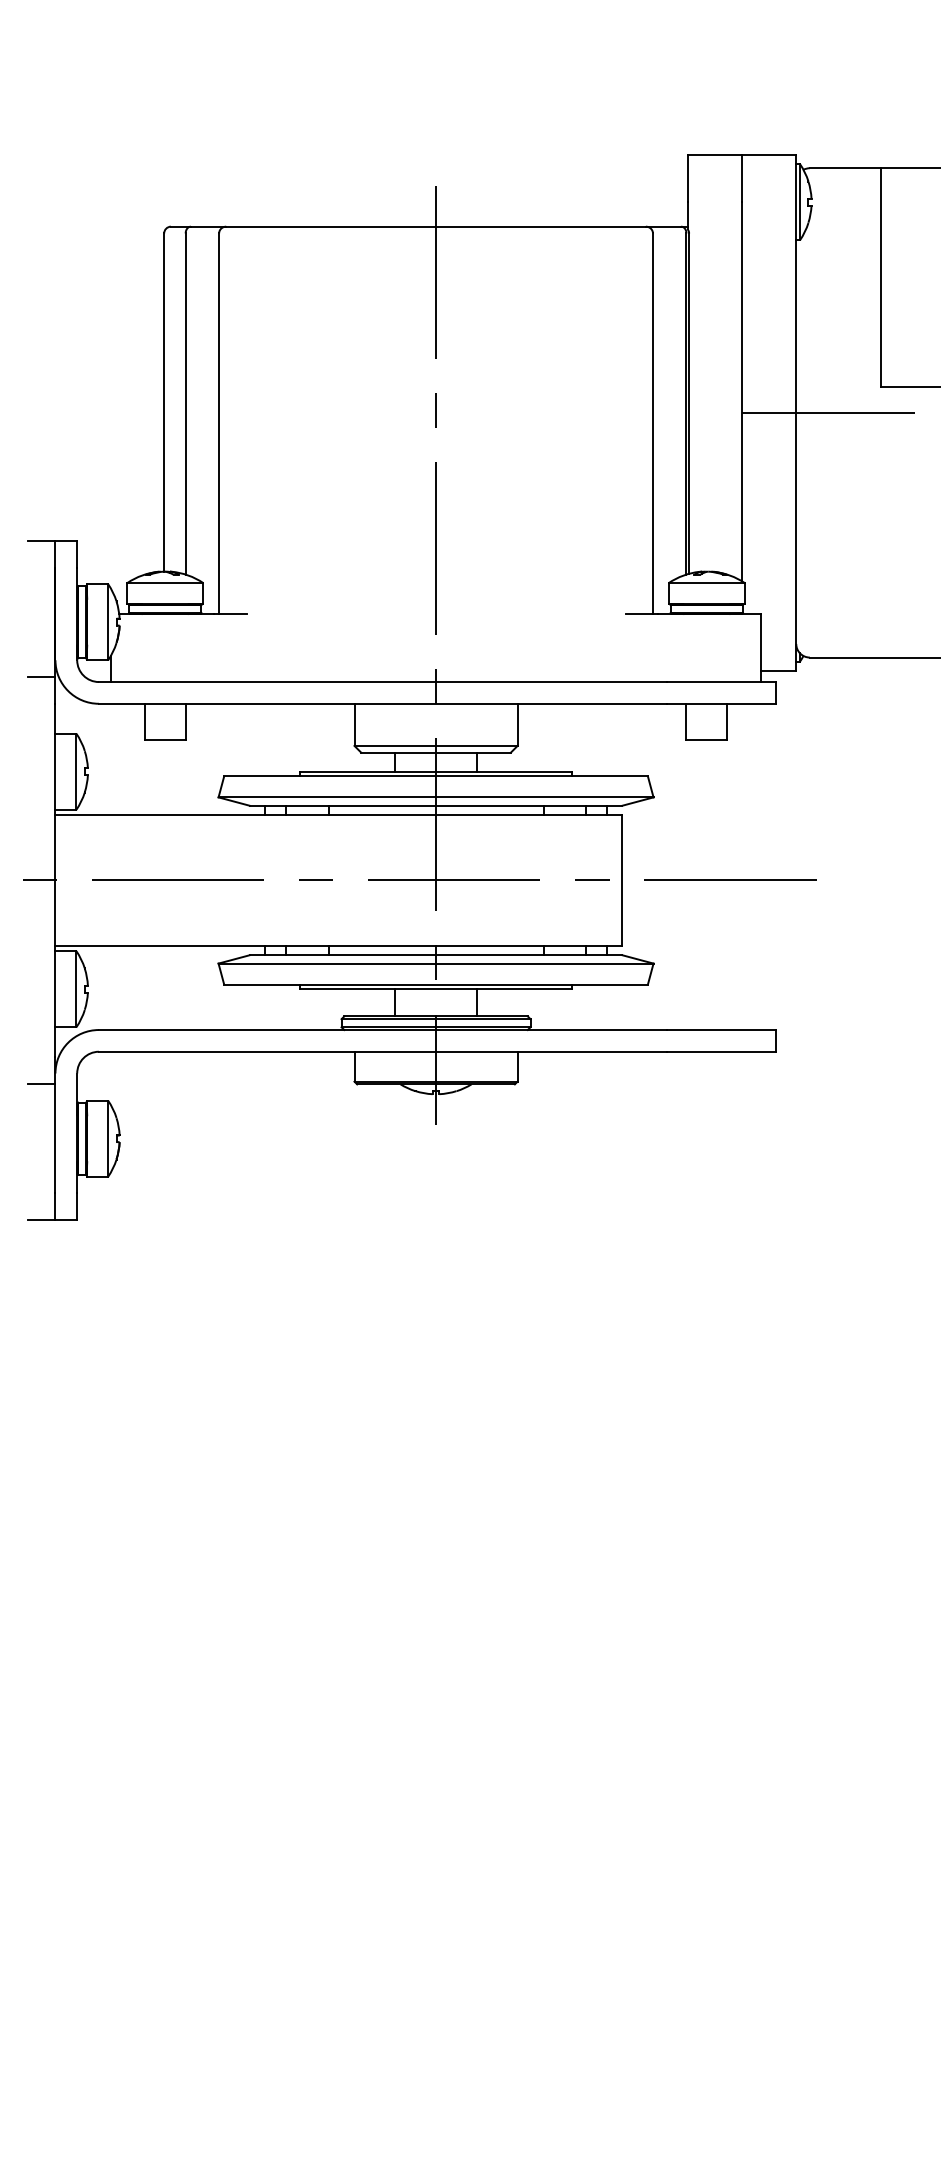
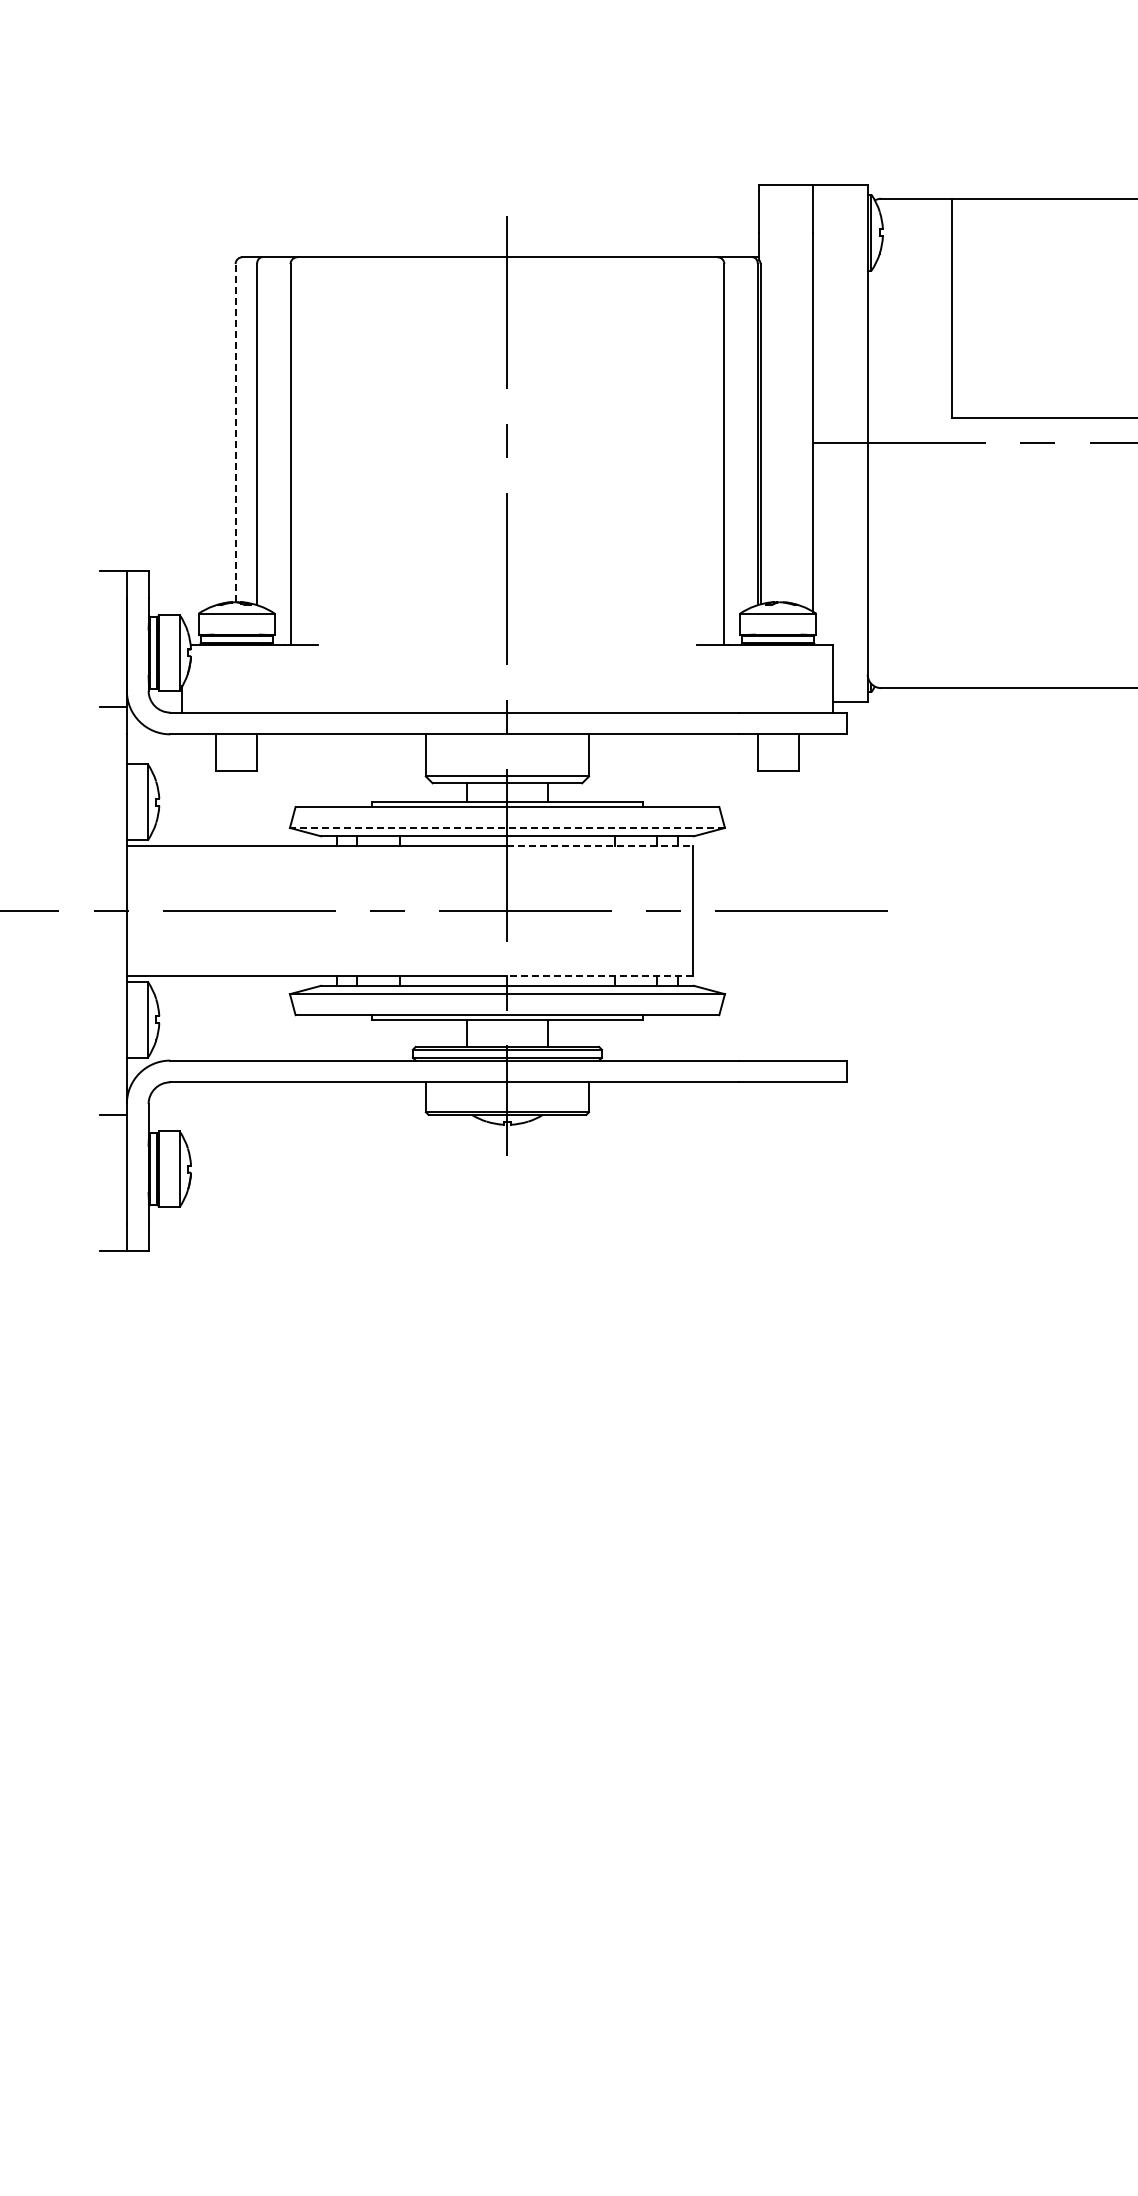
line: (164, 401) -> (235, 432), solid -> dashed
line: (435, 796) -> (506, 827), solid -> dashed
line: (529, 814) -> (600, 845), solid -> dashed
line: (529, 945) -> (600, 976), solid -> dashed

